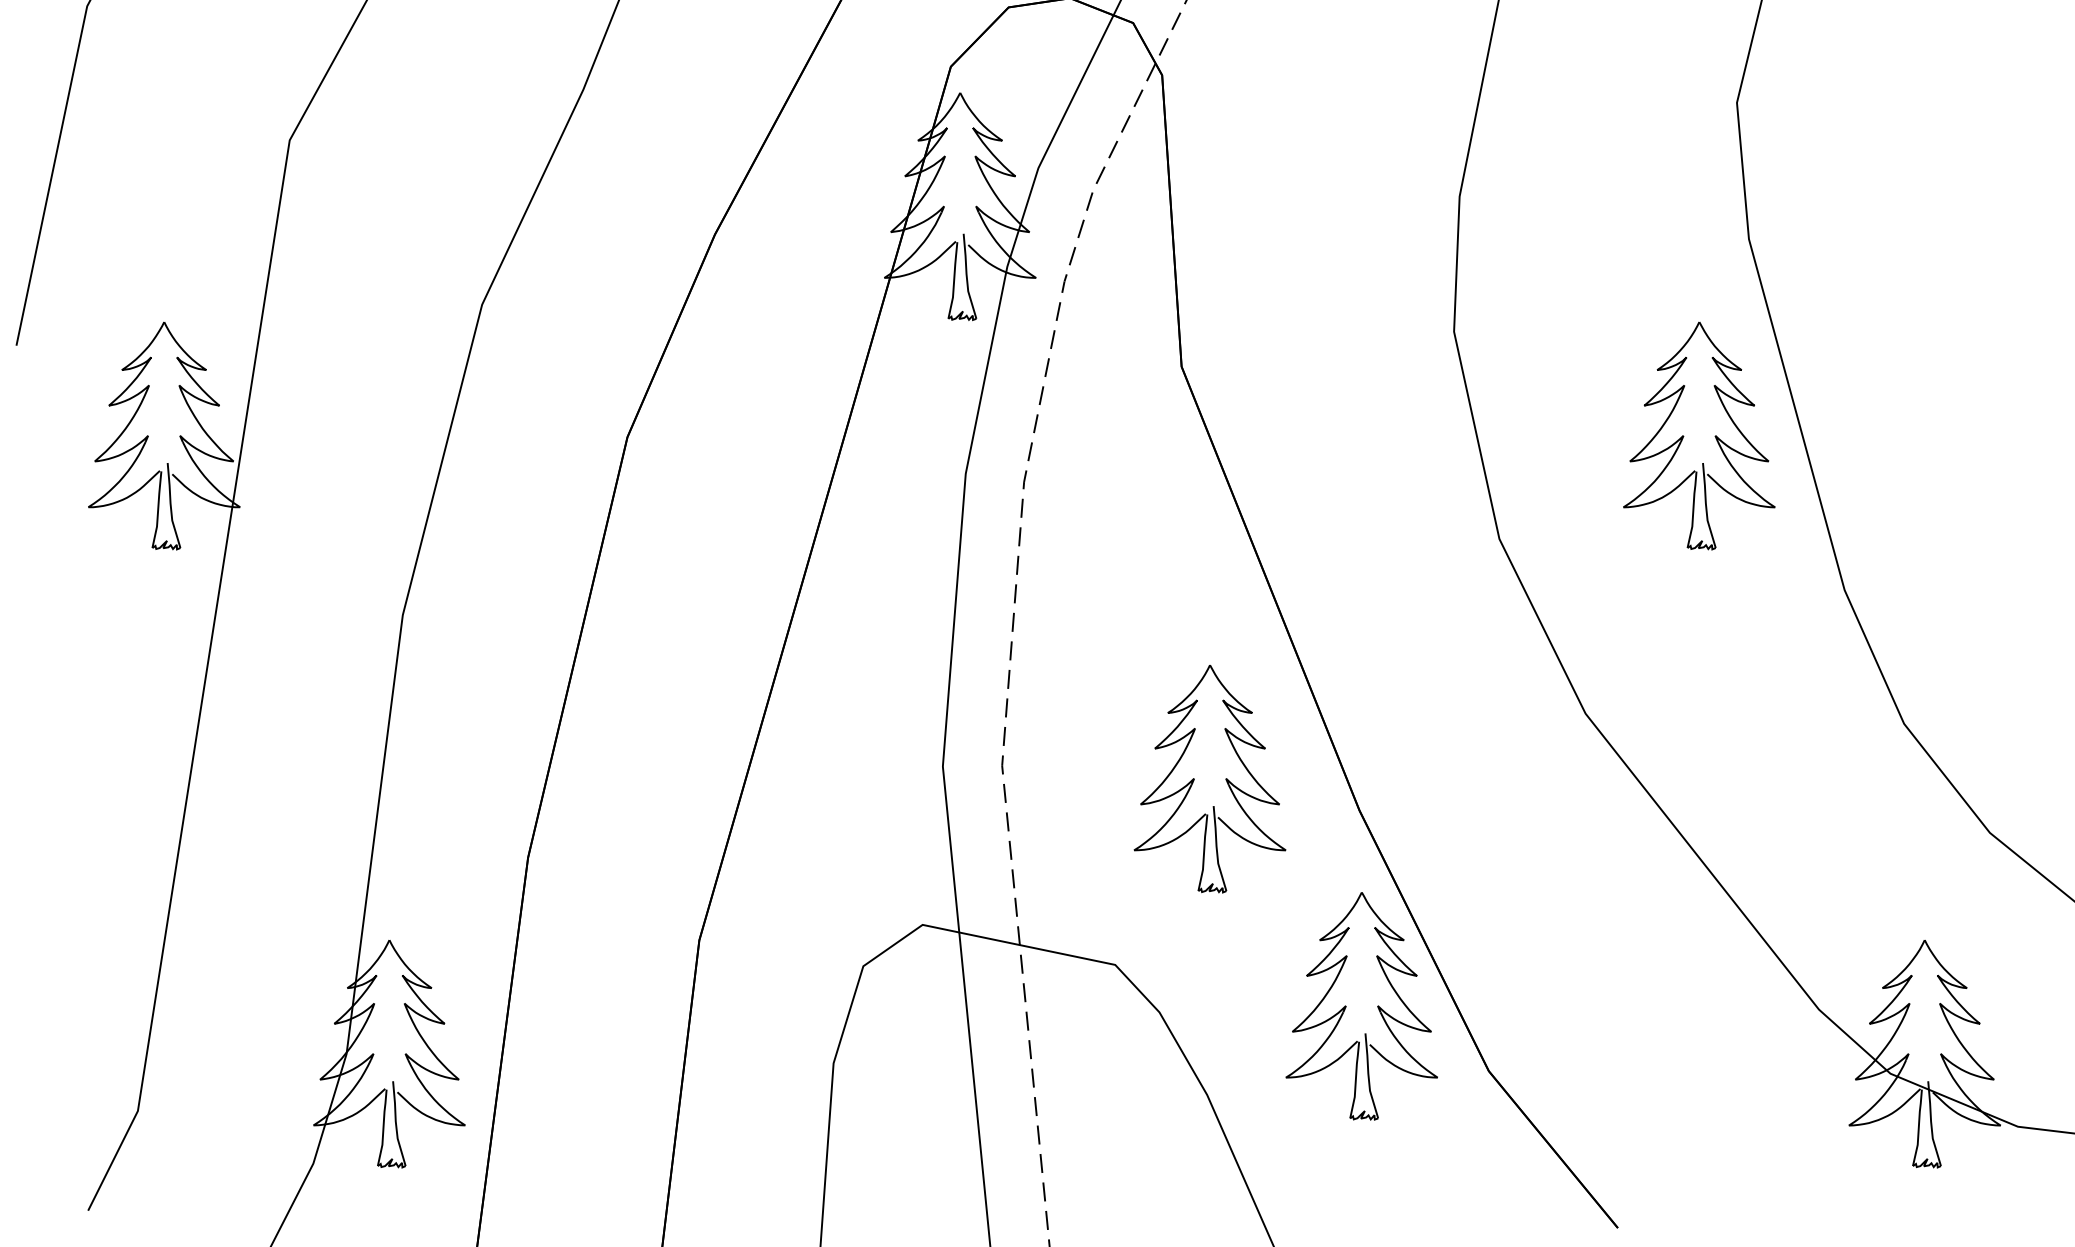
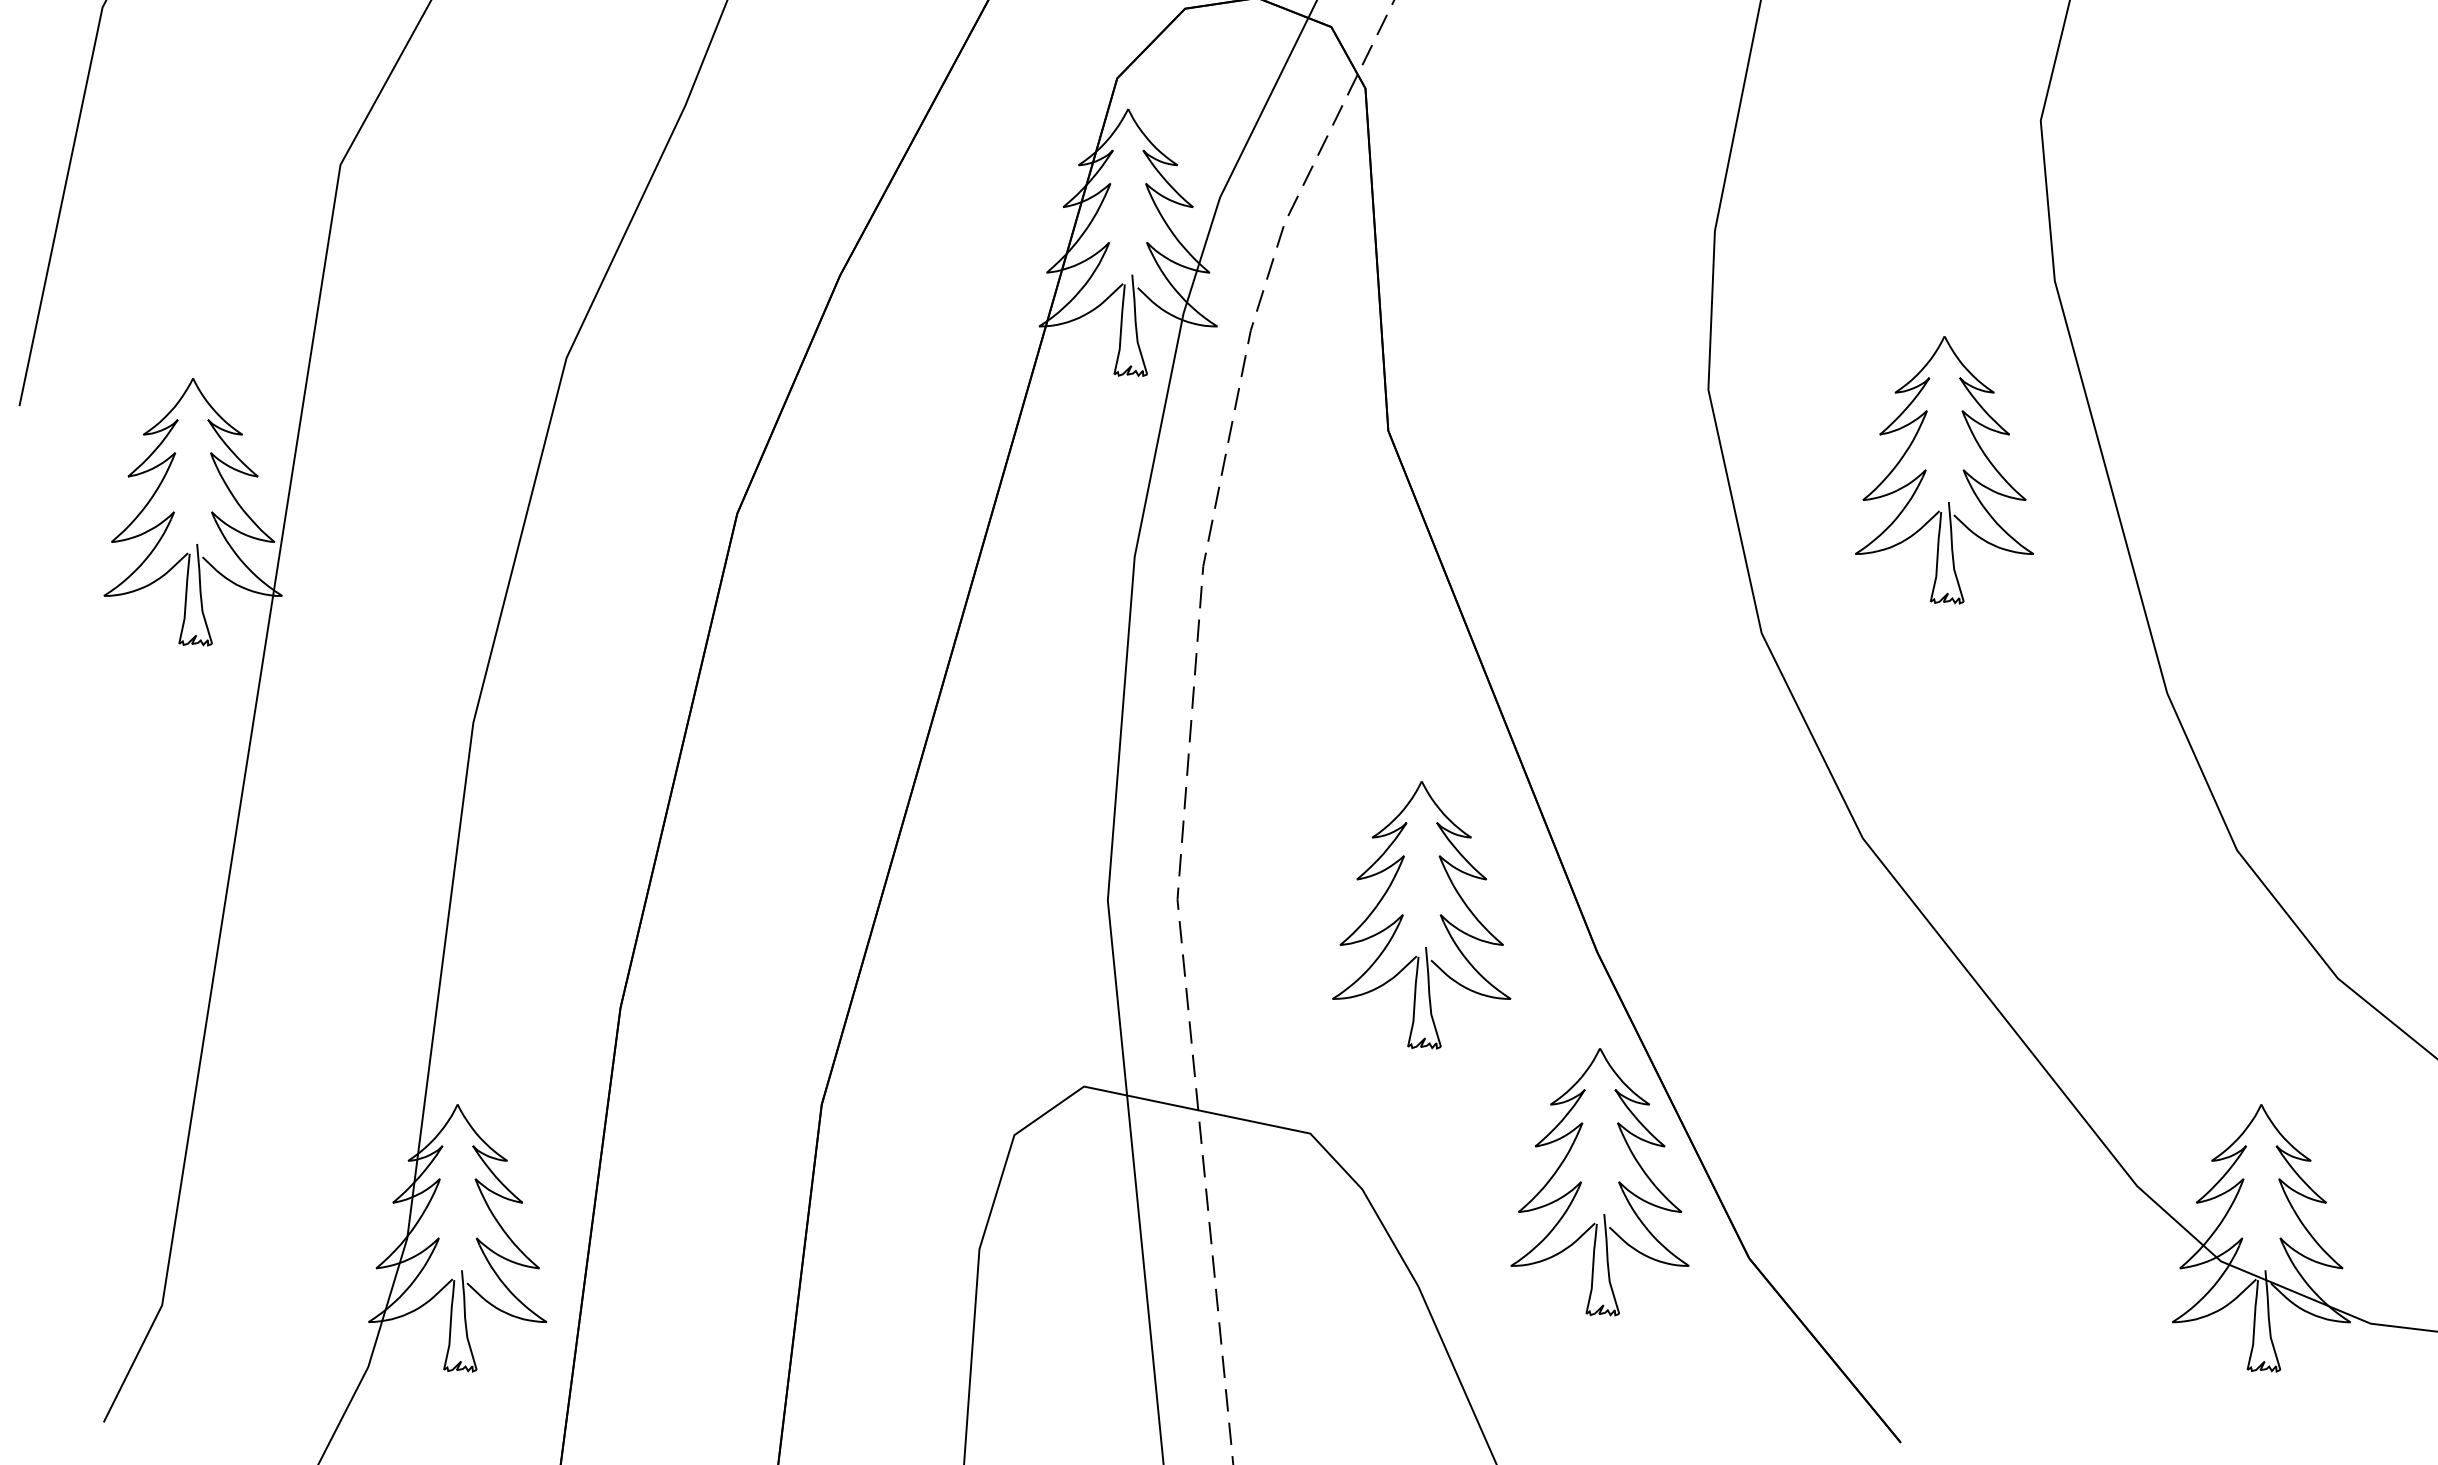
part: (1683, 436) -> (1926, 470), moved

